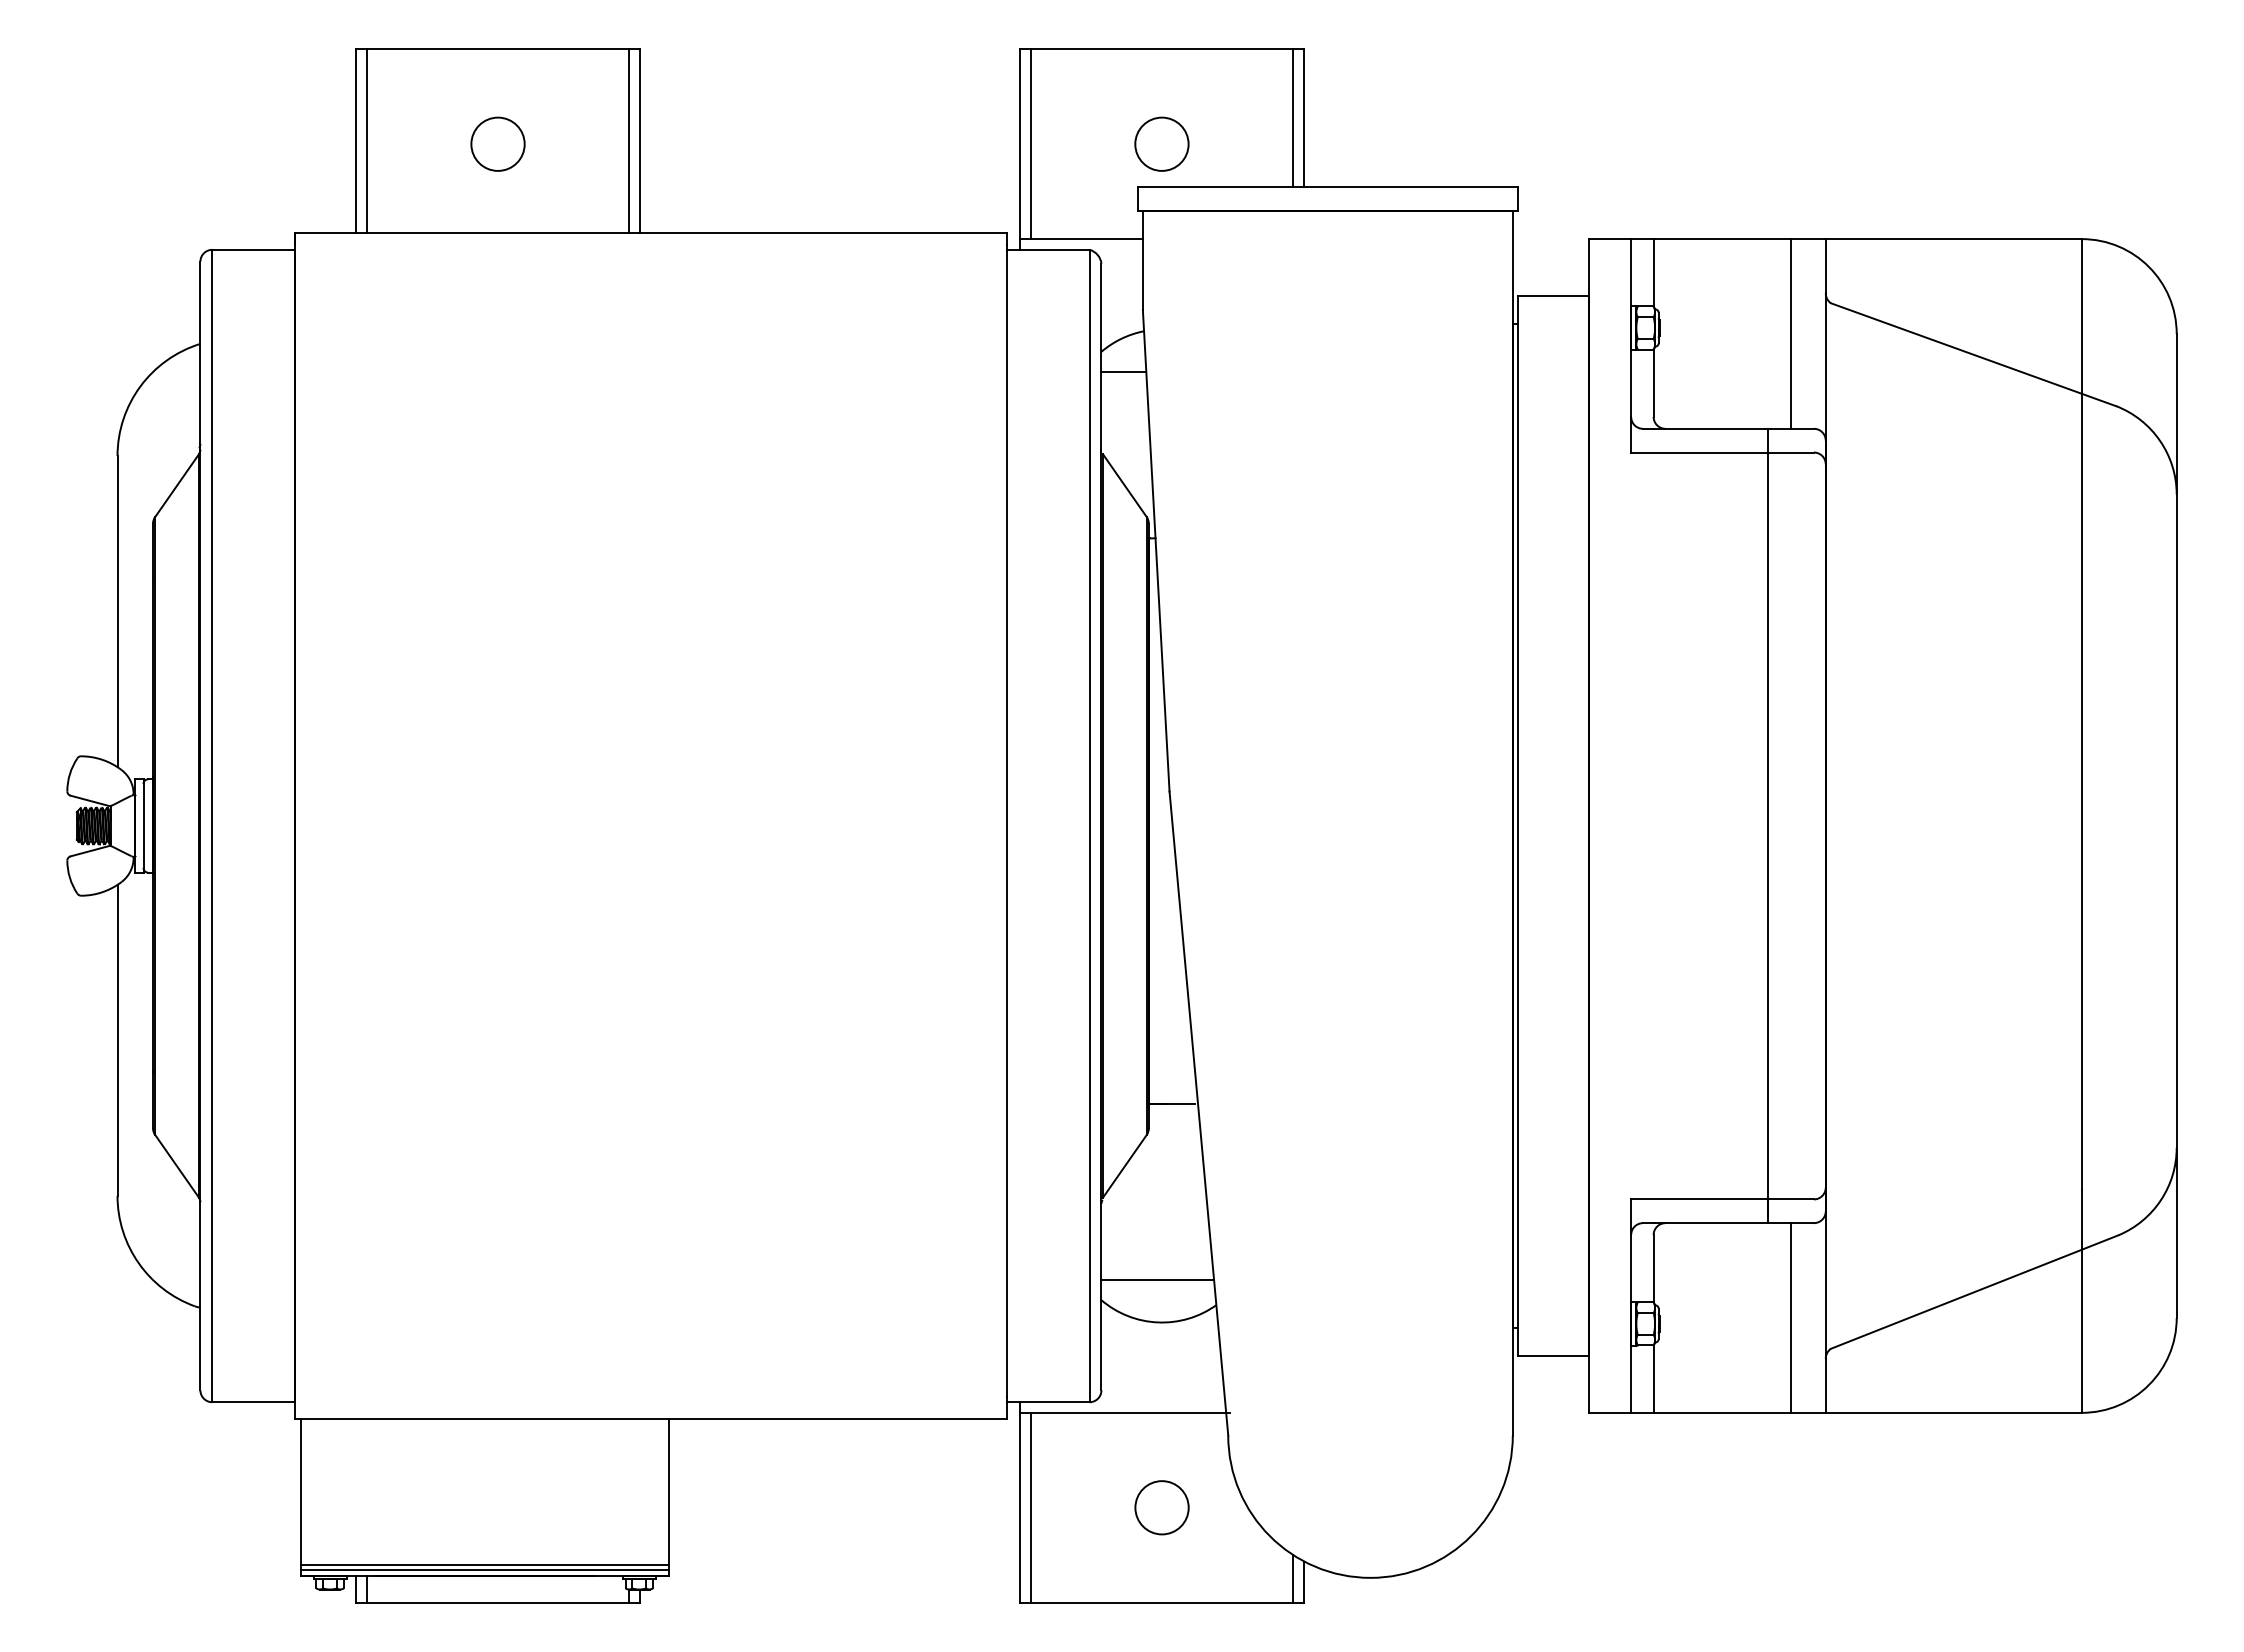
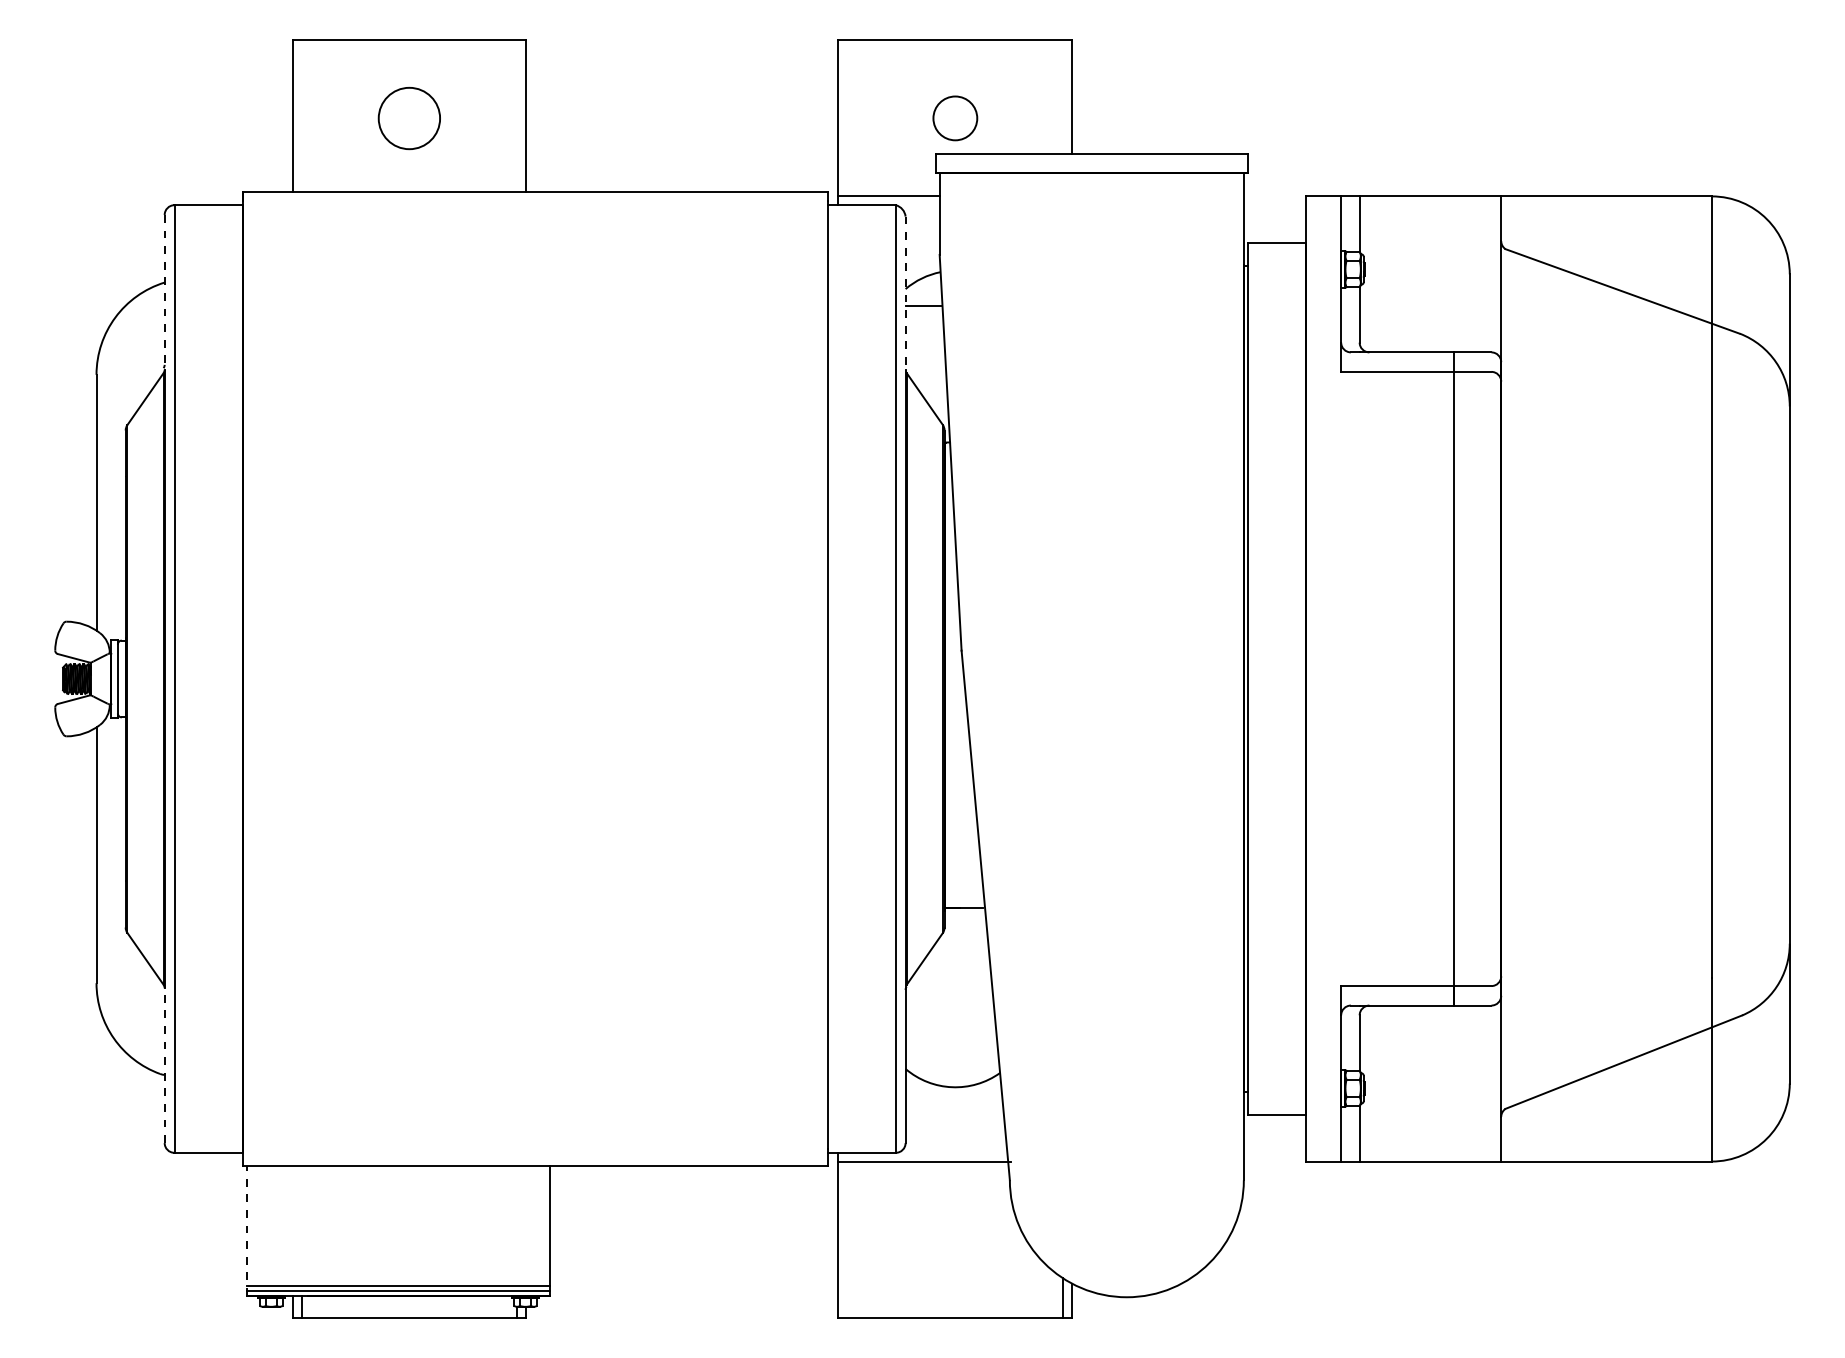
line: (1292, 117) -> (1062, 96), removed
line: (367, 141) -> (302, 116), removed
line: (629, 141) -> (517, 116), removed
circle: (497, 143) -> (408, 117), size x1.4
line: (1031, 144) -> (848, 118), removed
line: (1790, 333) -> (1472, 274), removed
line: (200, 356) -> (164, 292), solid -> dashed
line: (1101, 358) -> (905, 294), solid -> dashed
line: (1157, 1280) -> (951, 1052), removed
line: (200, 1295) -> (164, 1065), solid -> dashed
line: (1790, 1317) -> (1472, 1083), removed
line: (300, 1497) -> (246, 1231), solid -> dashed
line: (1031, 1507) -> (848, 1239), removed
circle: (1161, 1507) -> (954, 1239), removed

